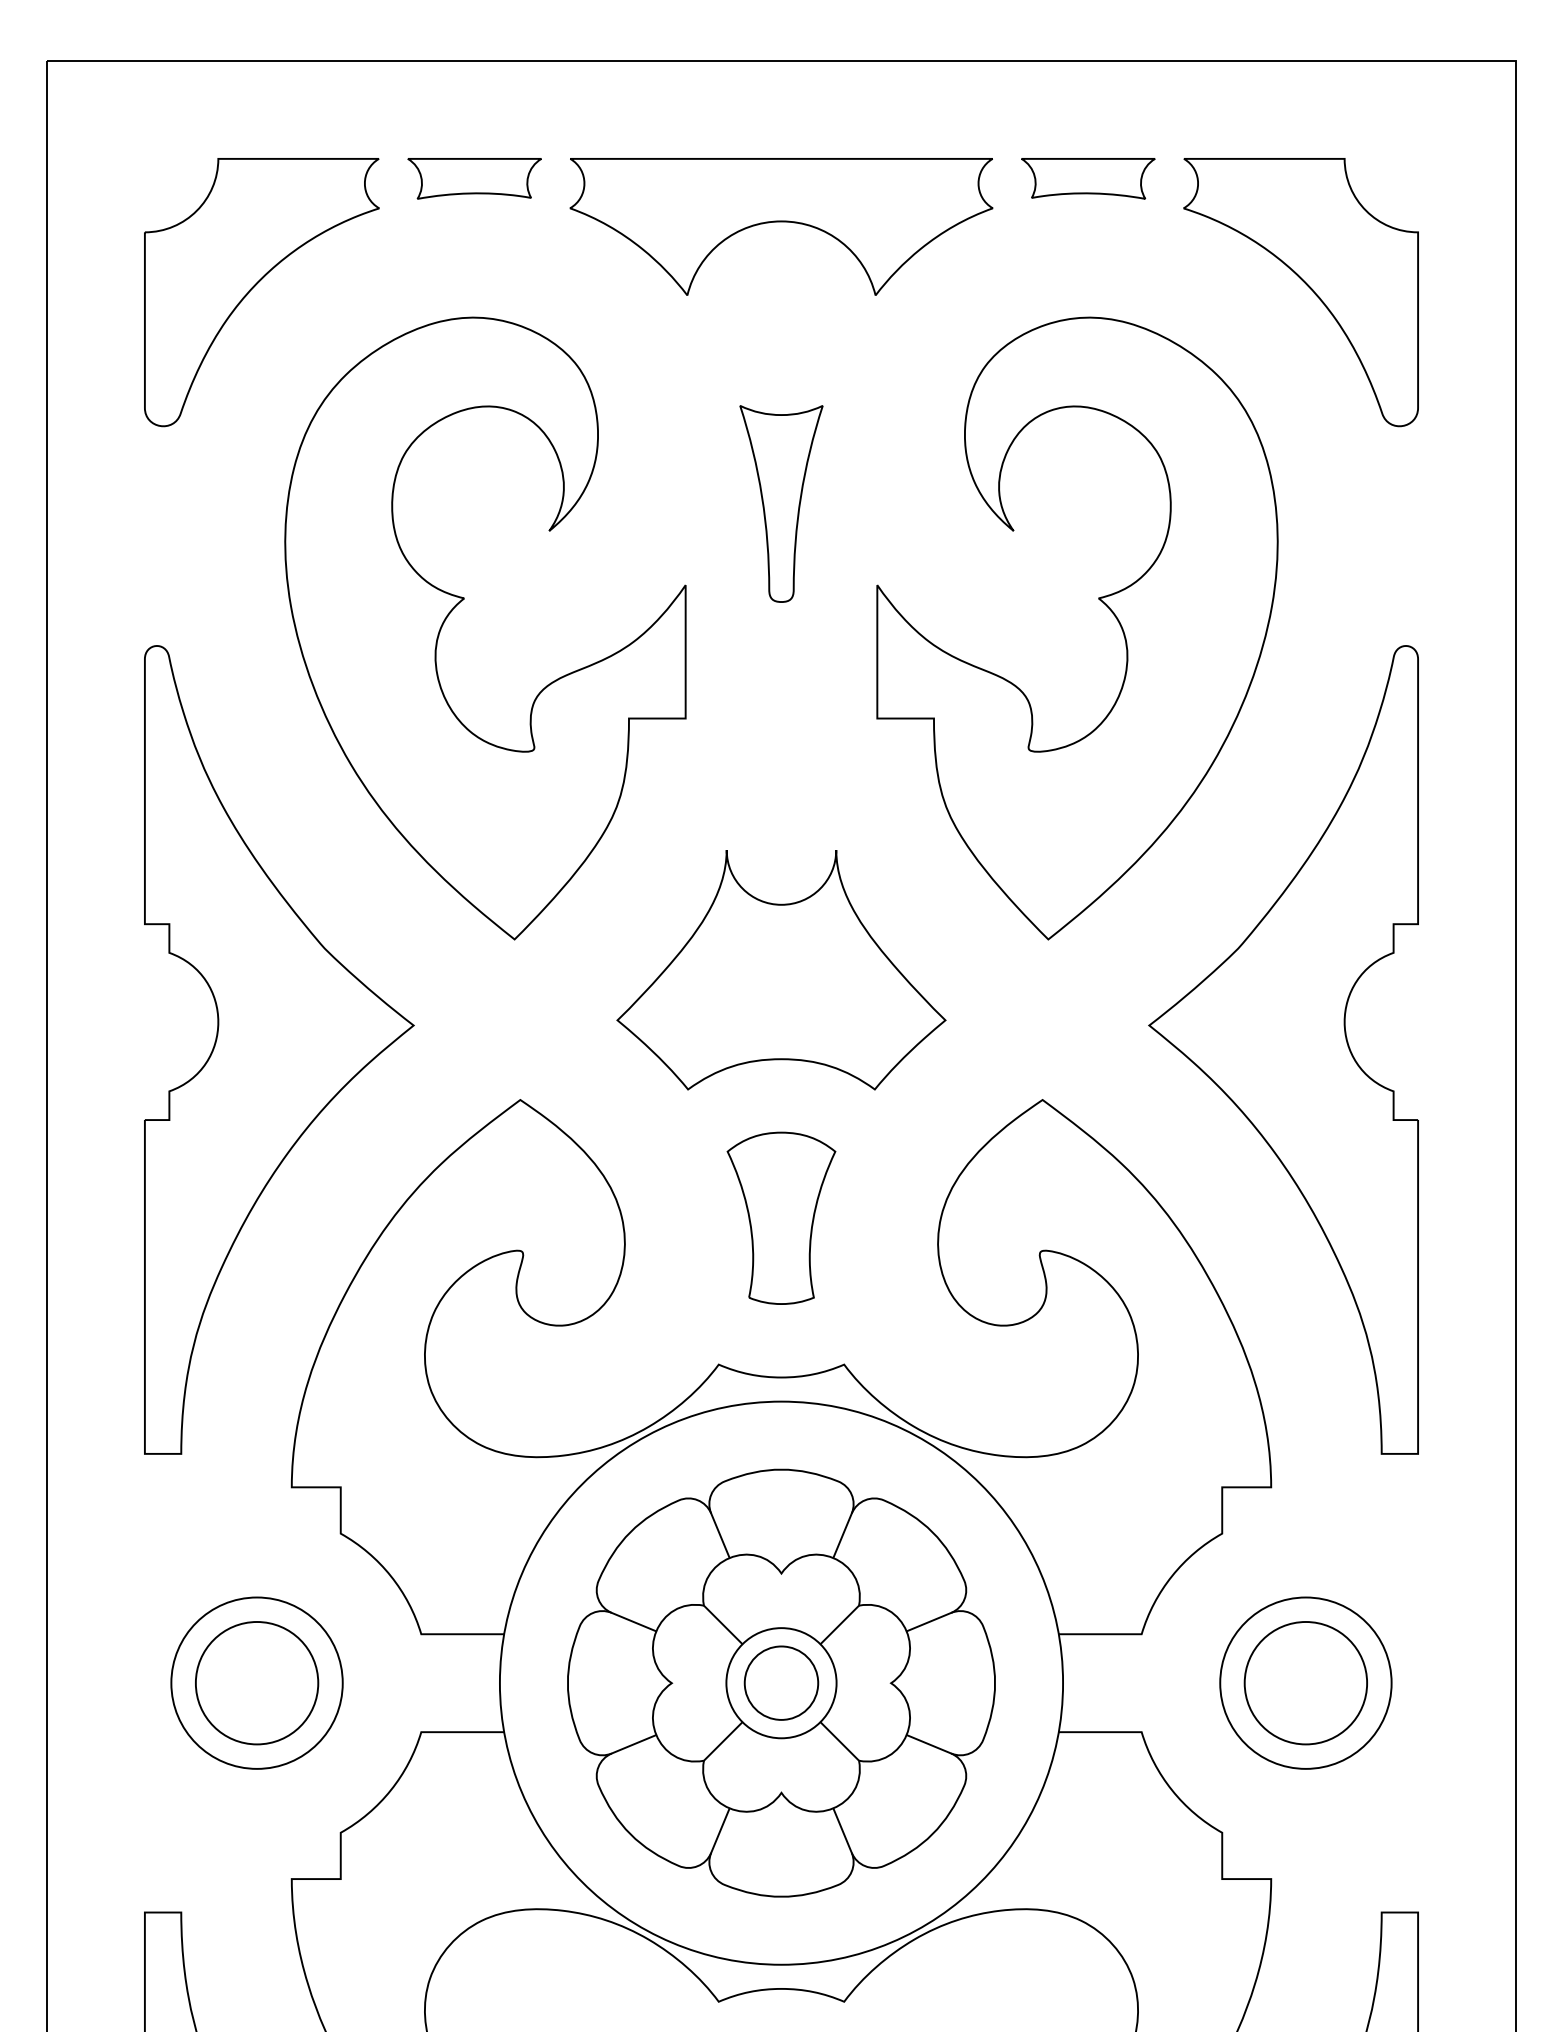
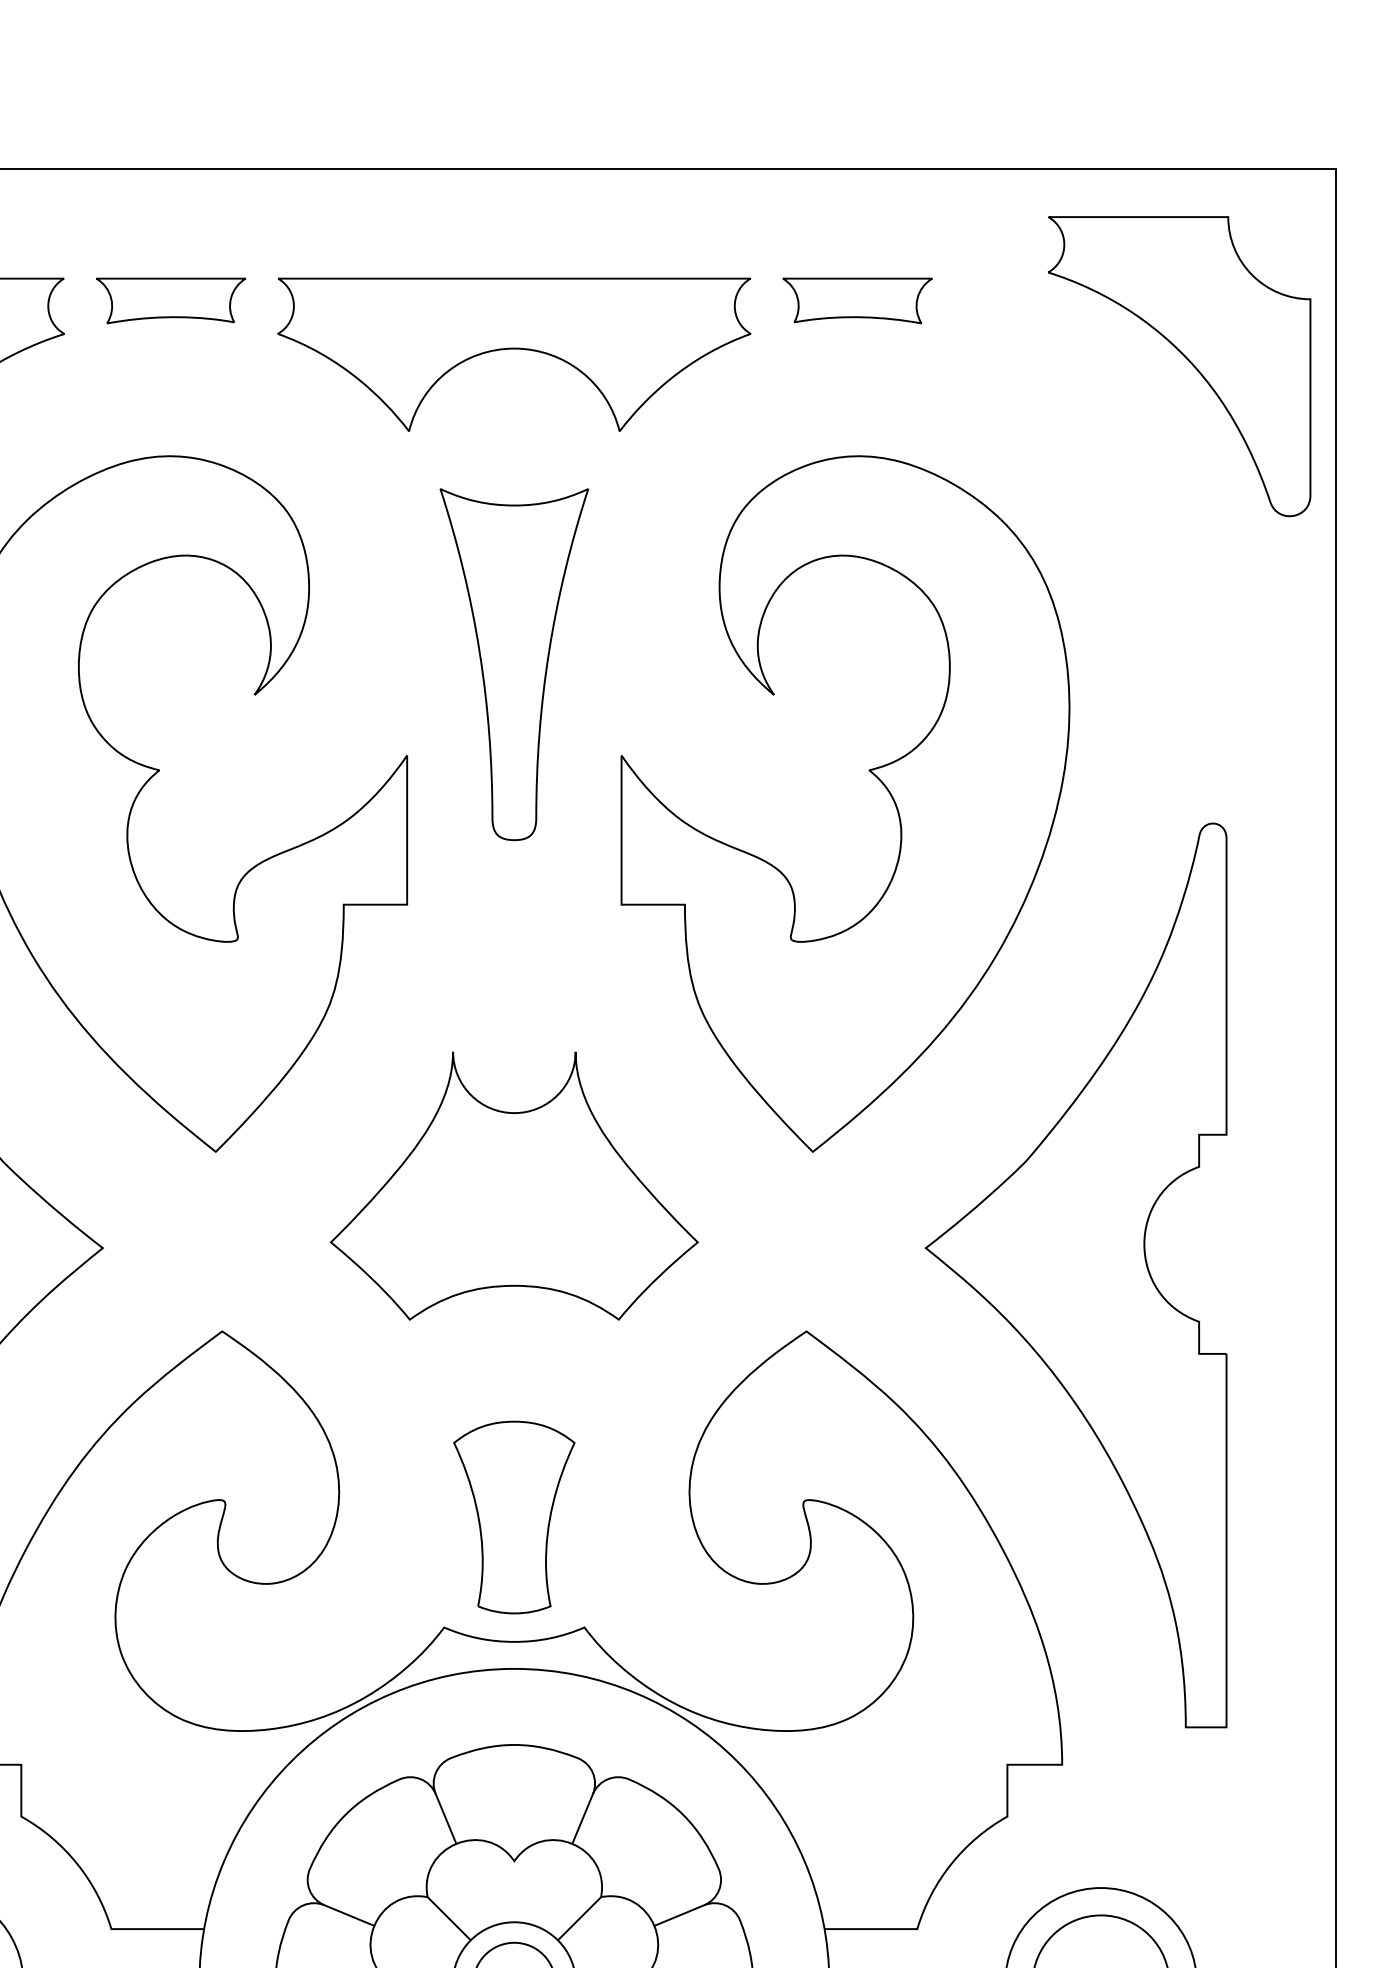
part: (1306, 285) -> (1185, 358), moved
part: (781, 503) -> (514, 664), size x1.6
part: (781, 1217) -> (514, 1516), moved

